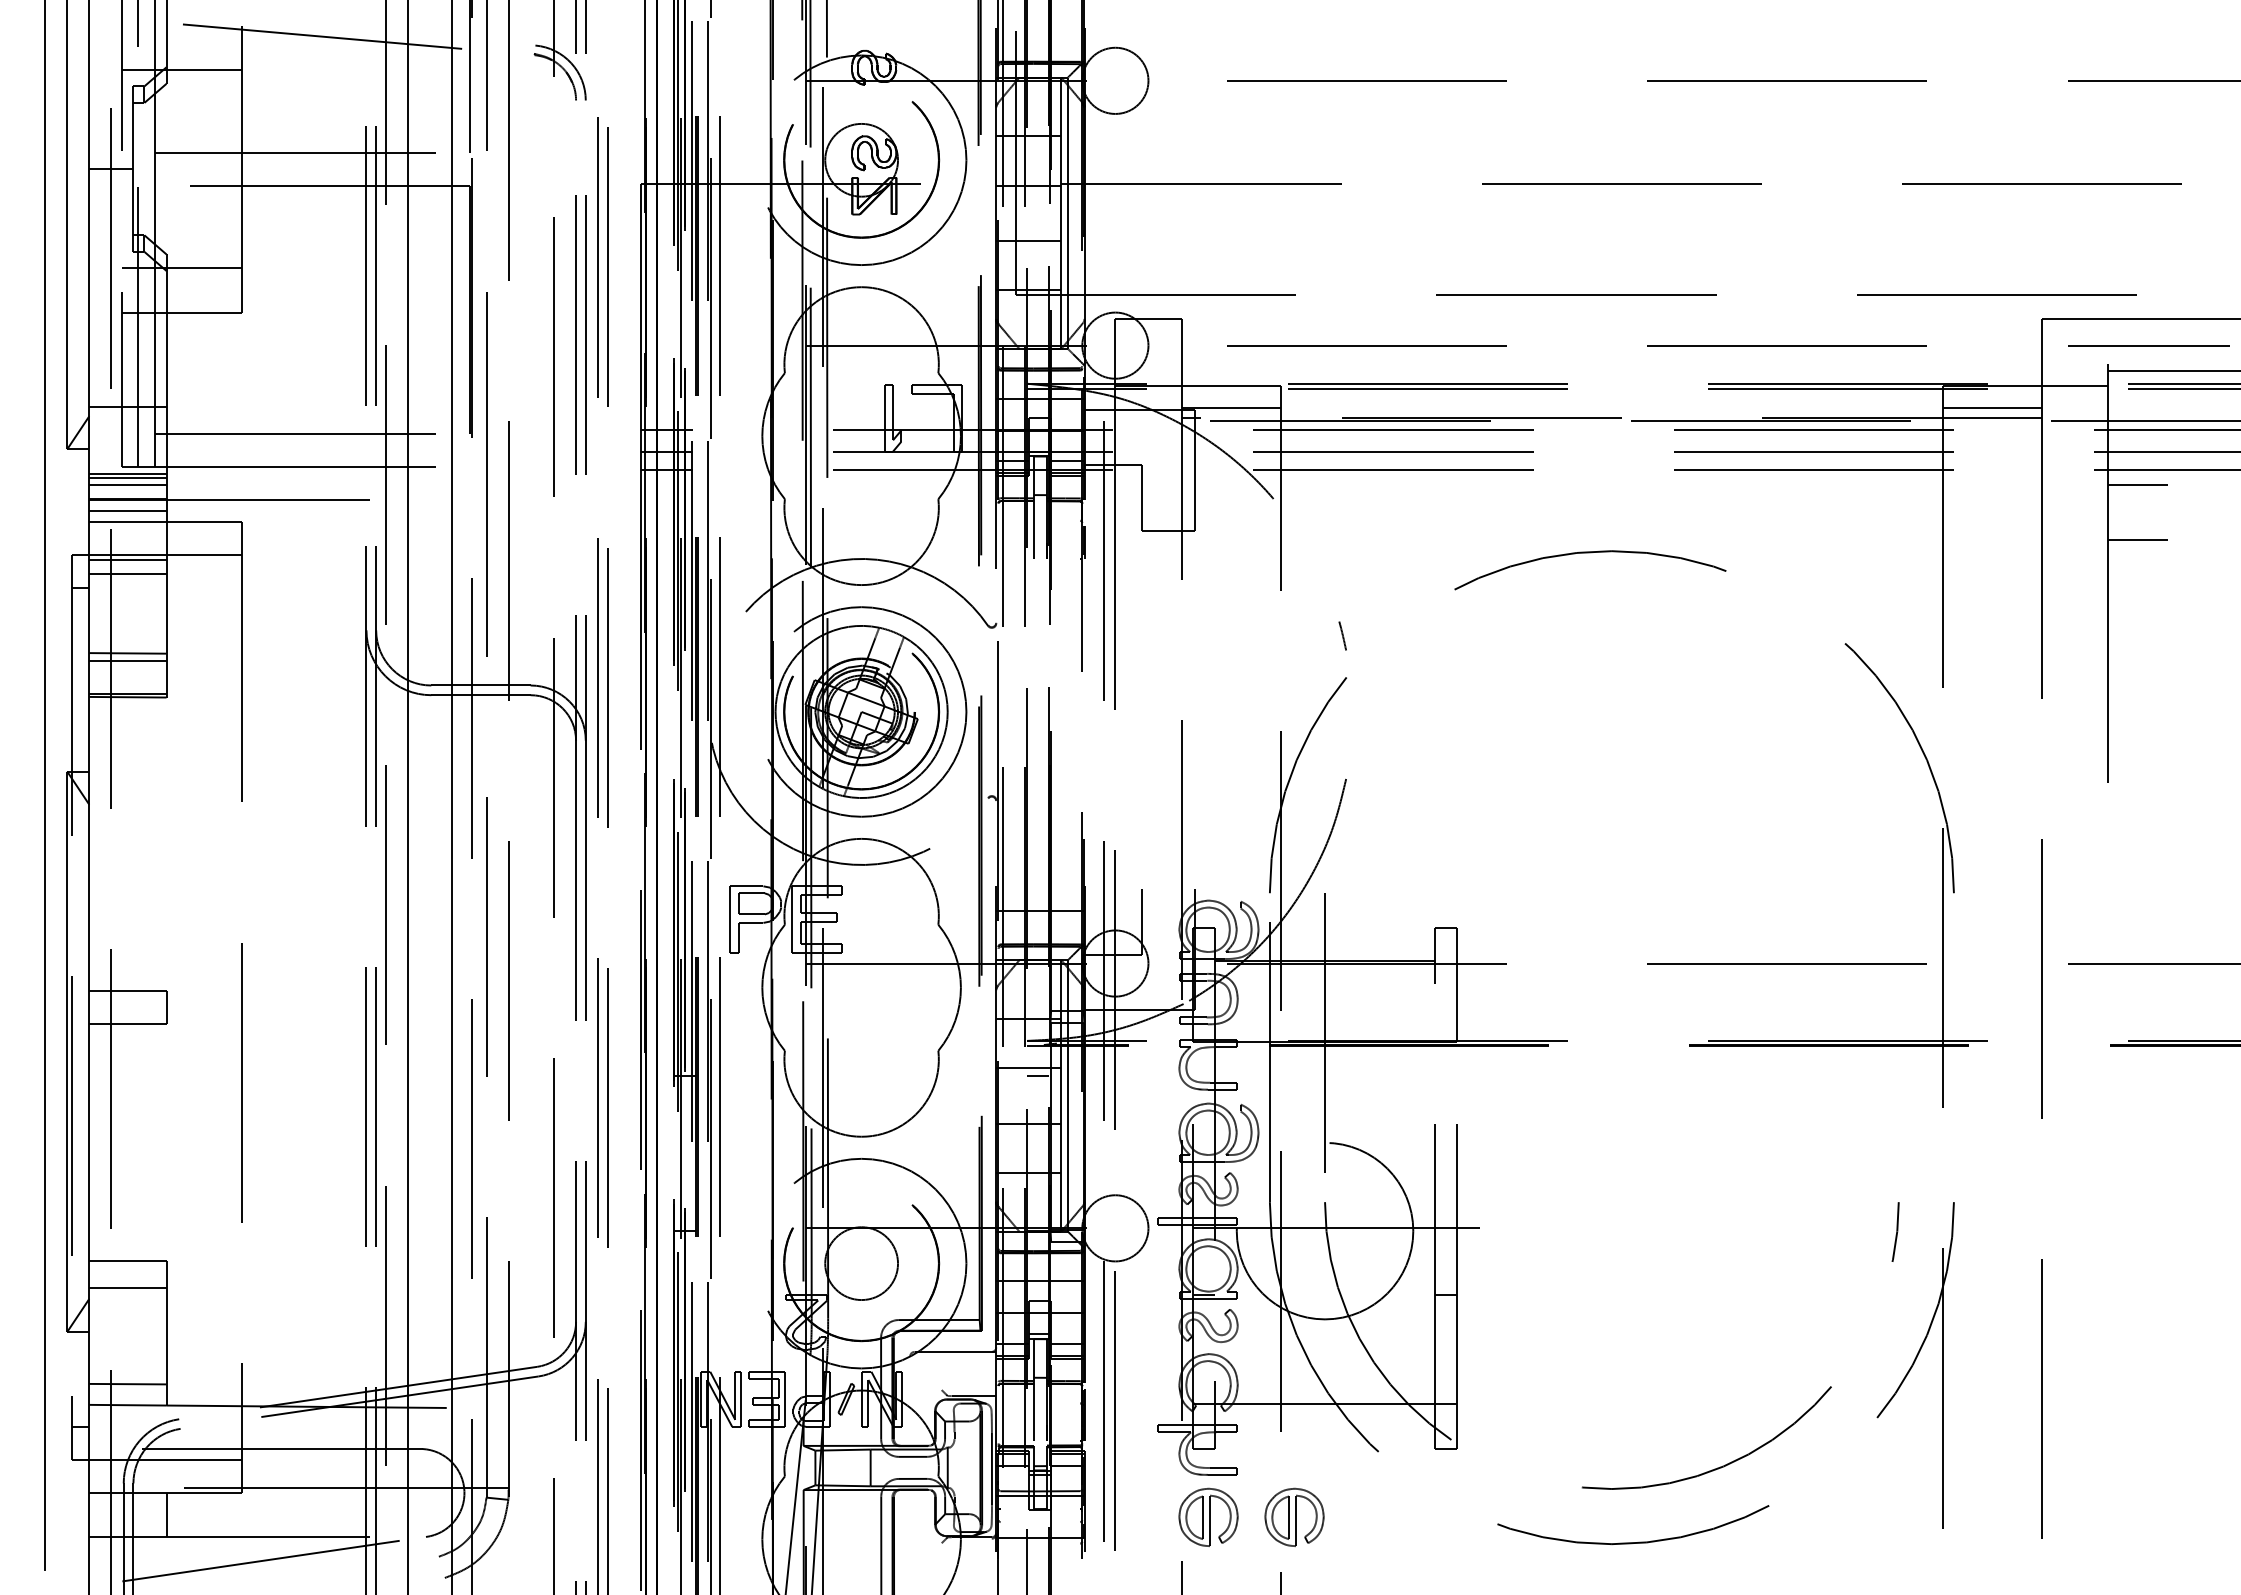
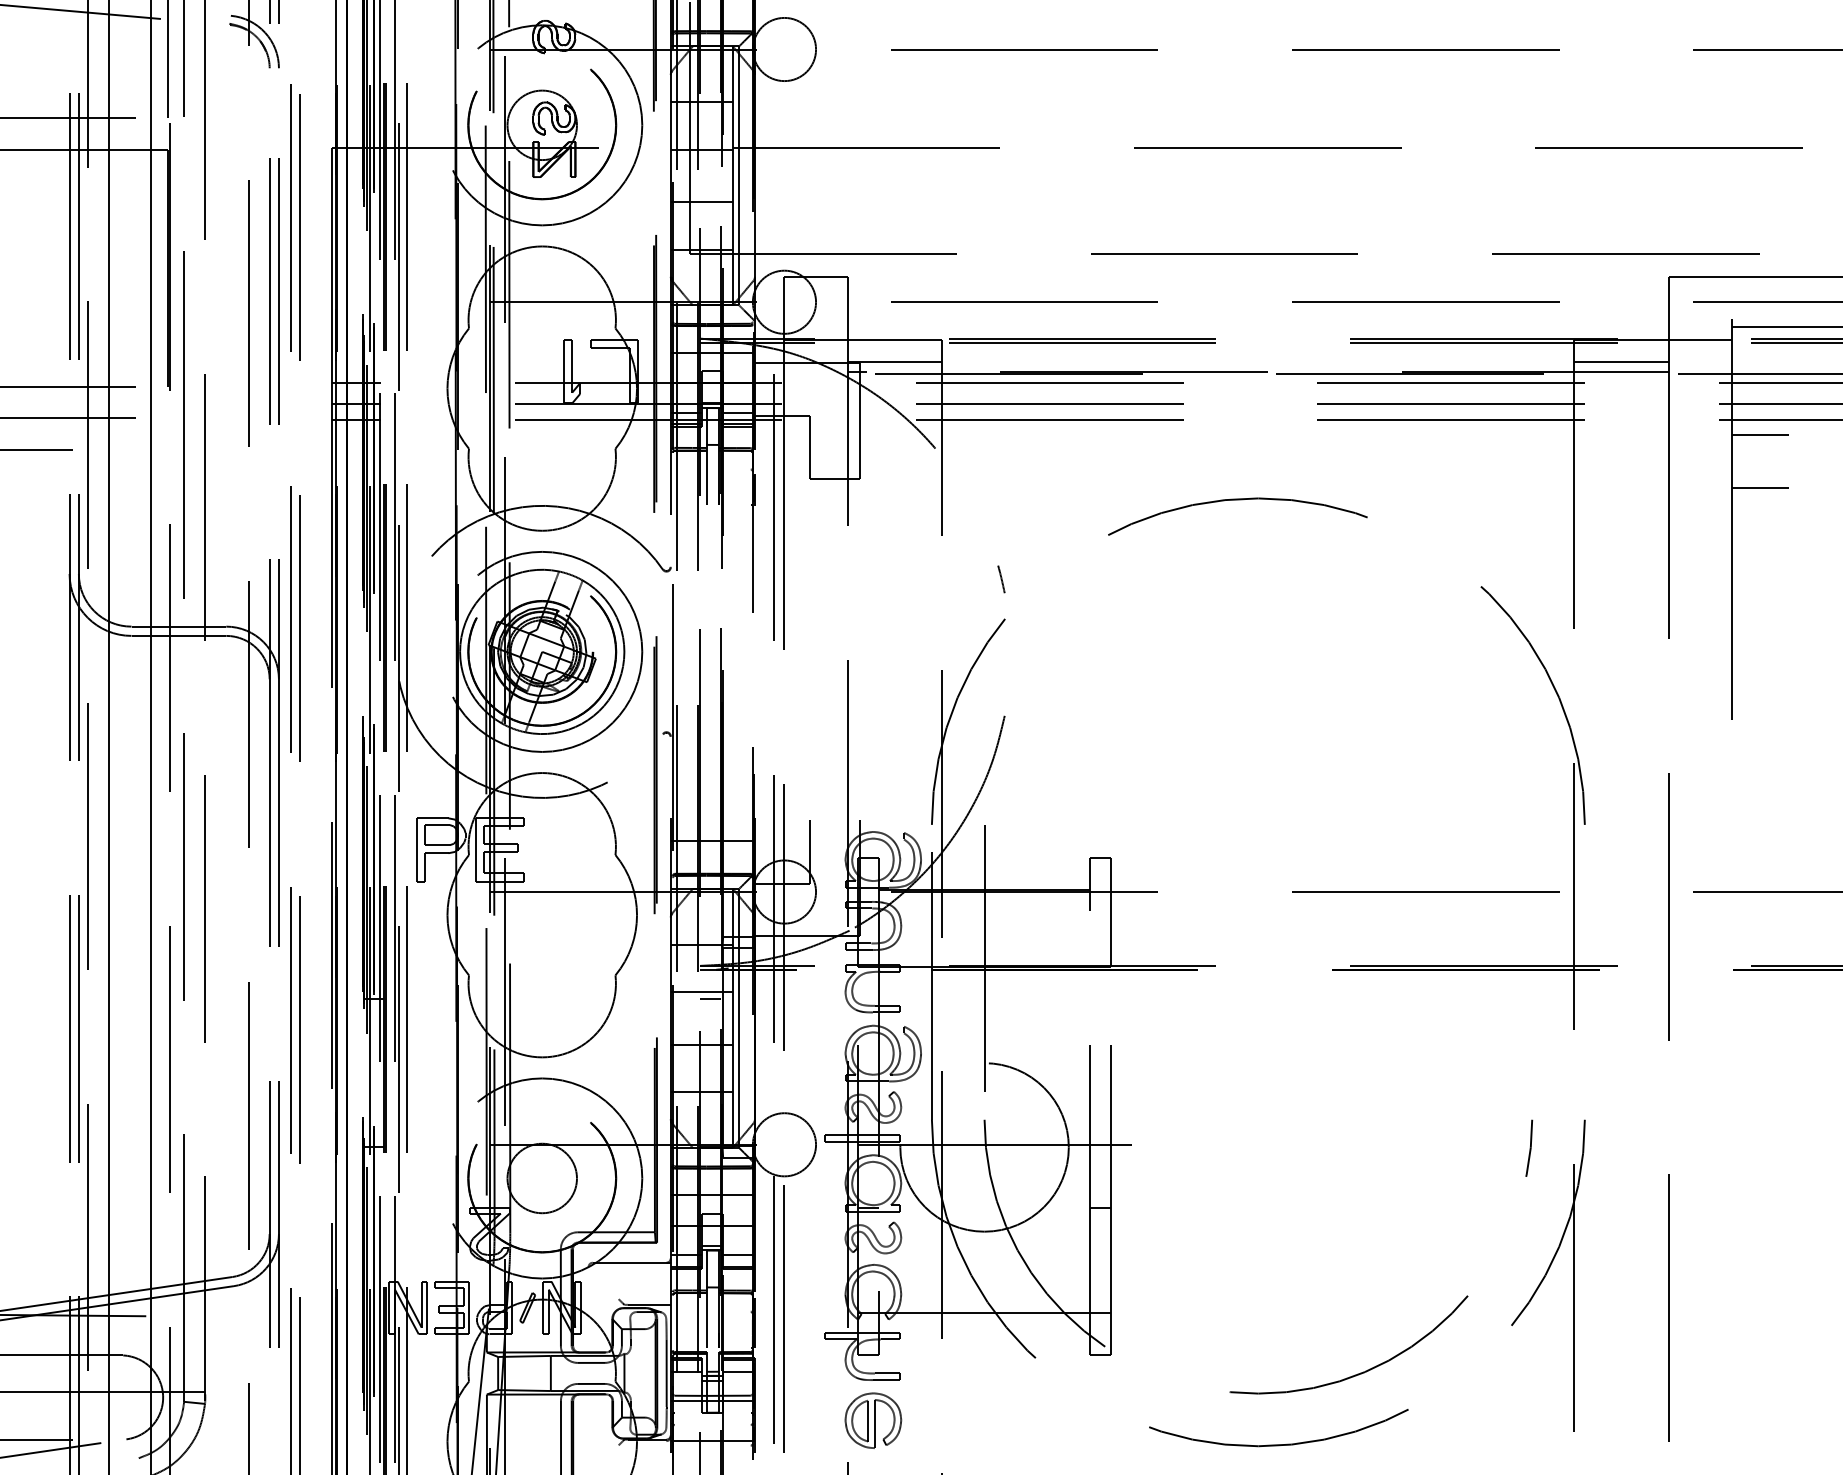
part: (1294, 1516) -> (955, 1419), removed

